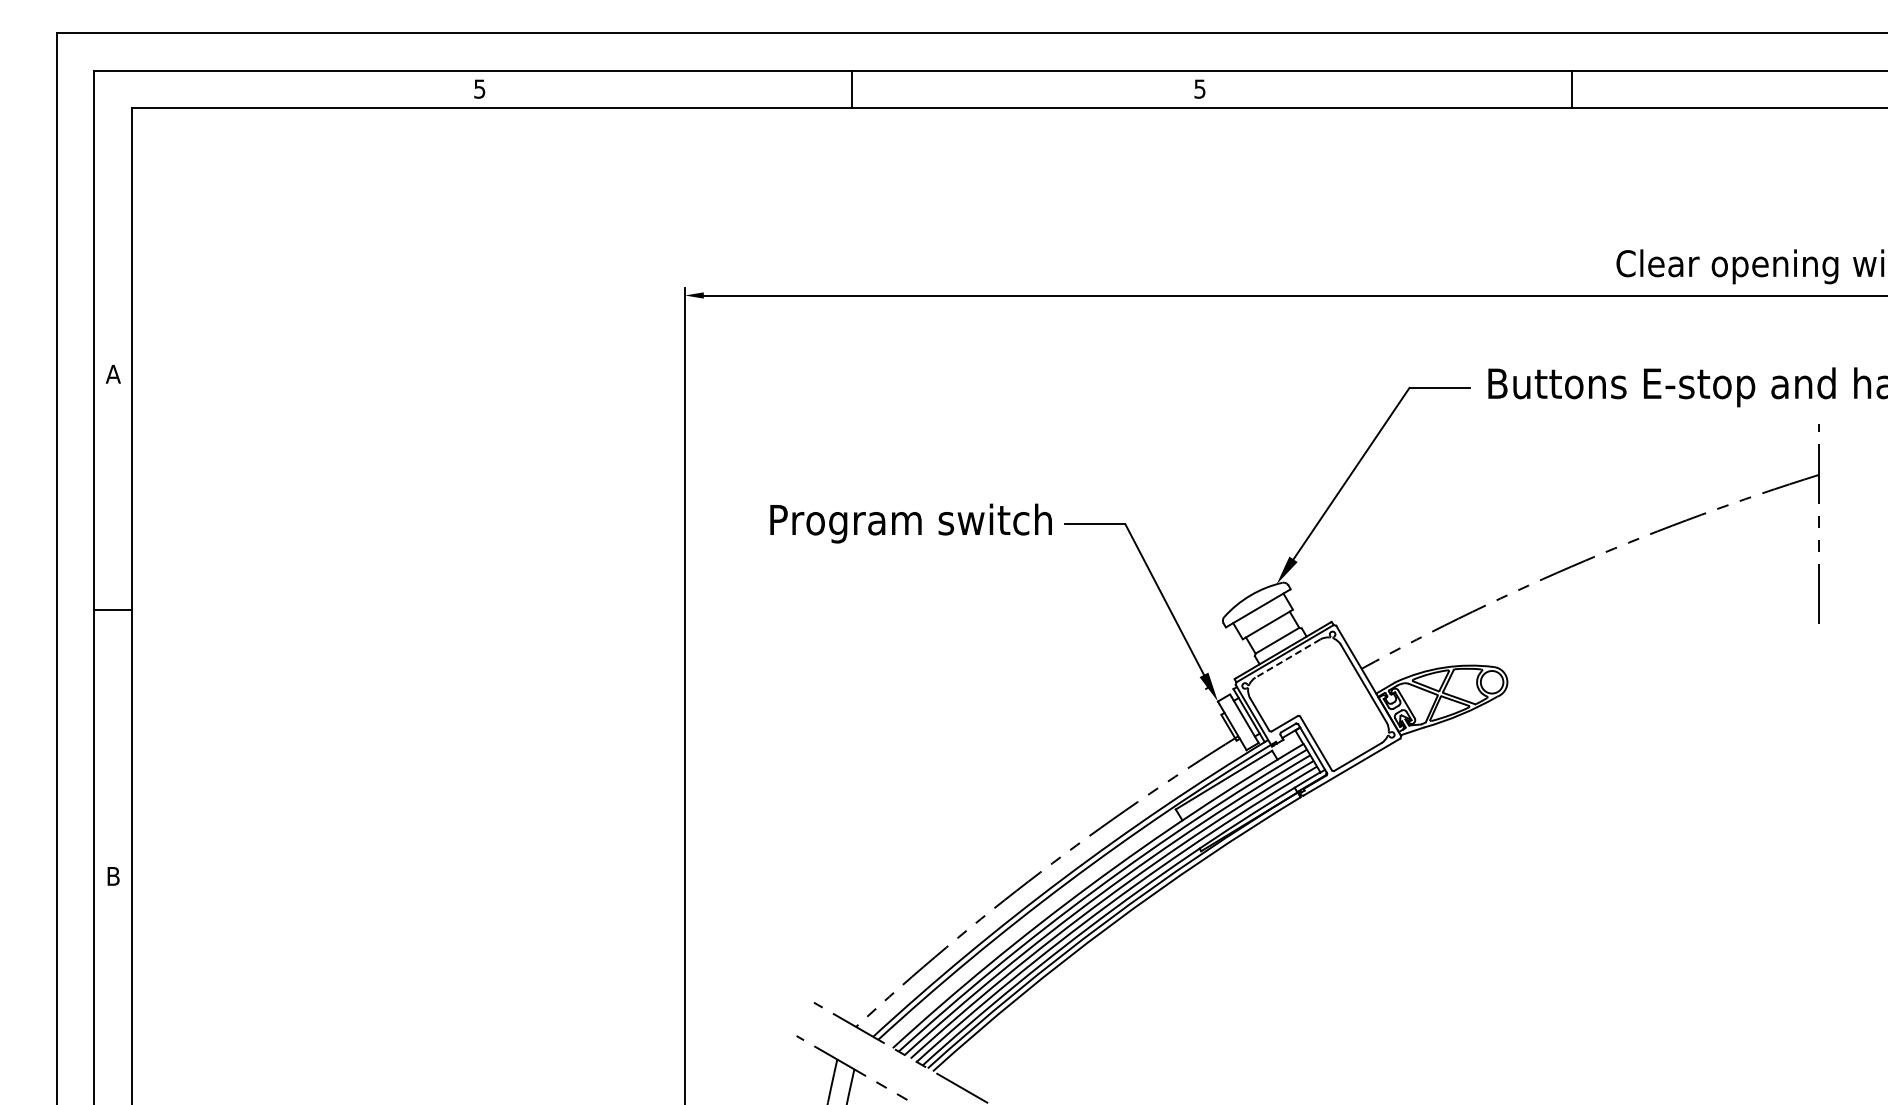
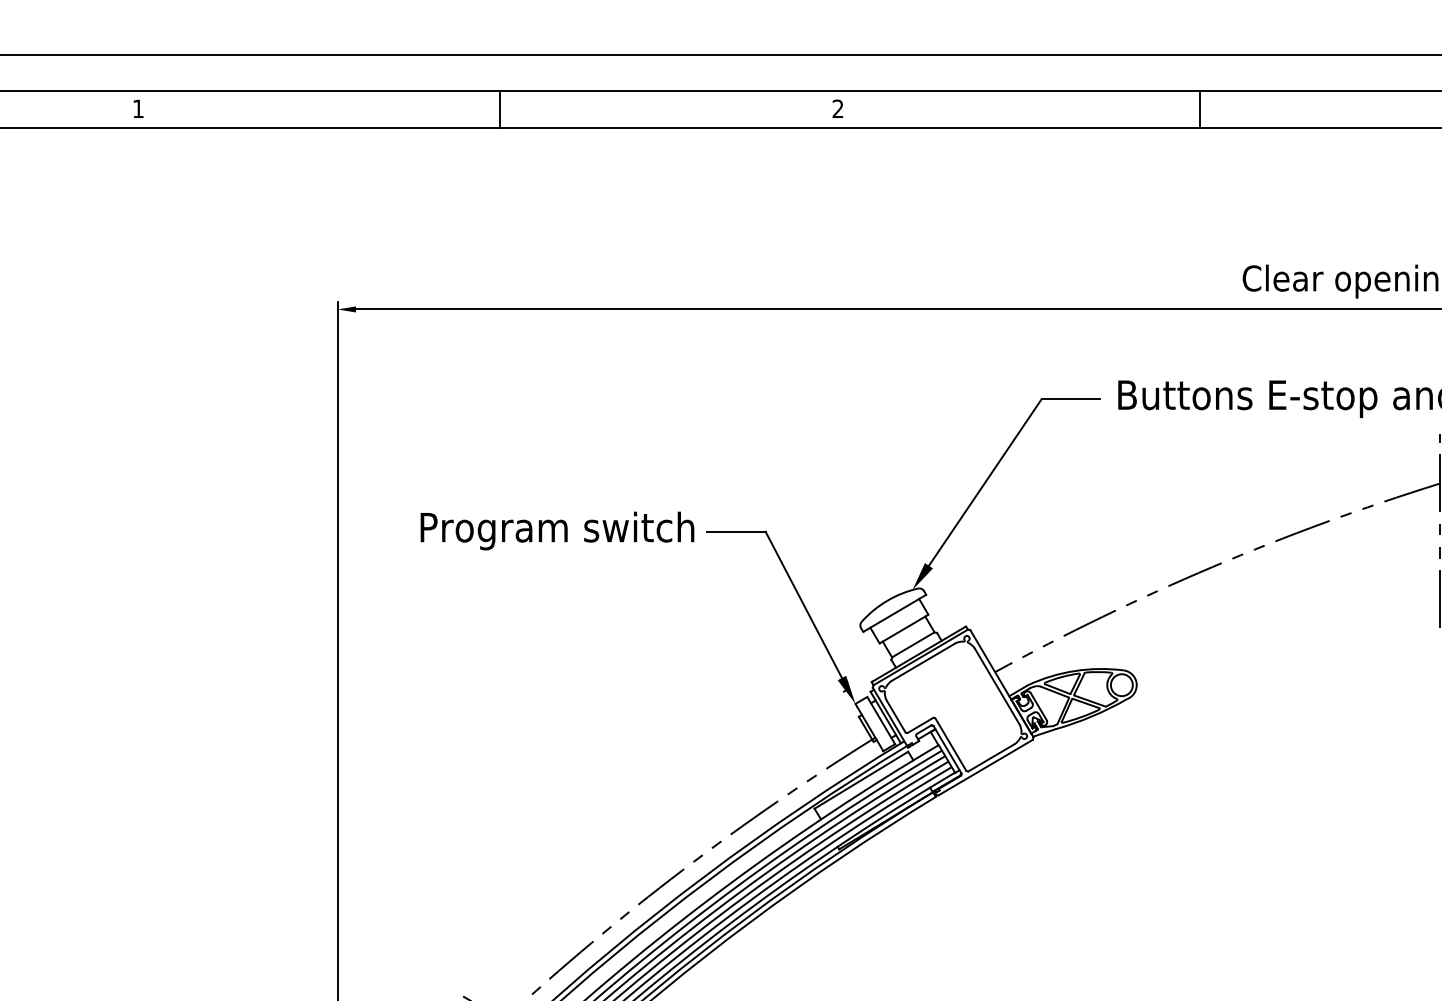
text: (479, 88) -> (138, 108), 5 -> 1
text: (1199, 88) -> (837, 108), 5 -> 2
line: (1287, 658) -> (923, 662), dashed -> solid

